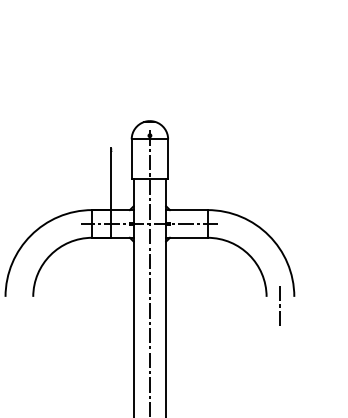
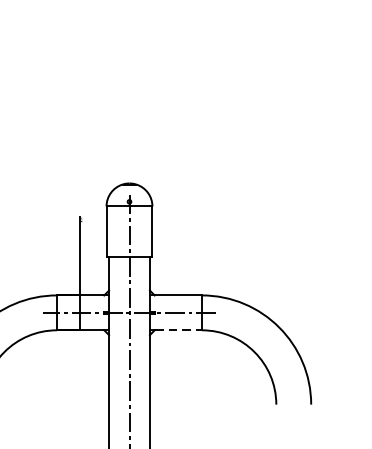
line: (188, 237) -> (178, 329), solid -> dashed
line: (280, 305) -> (293, 415), removed

